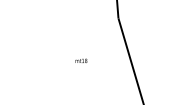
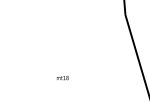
text: (81, 60) -> (62, 77), moved

